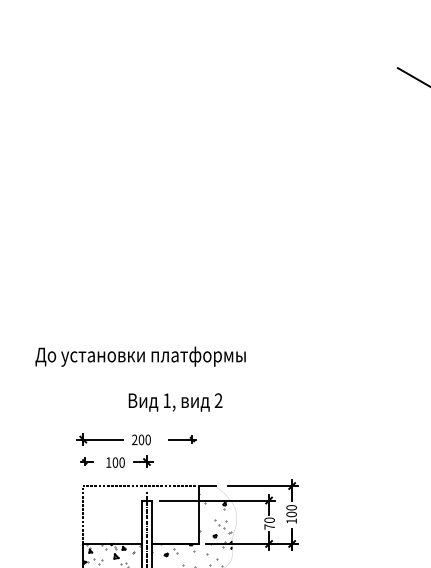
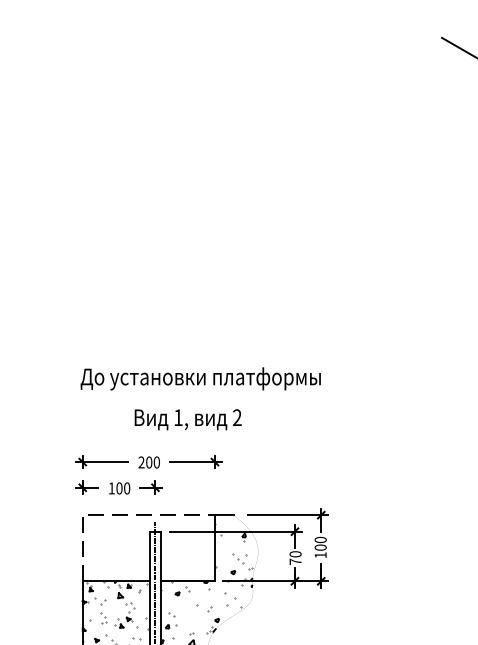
text: (140, 356) -> (200, 378), moved
part: (182, 439) -> (196, 462), size x1.67
part: (86, 461) -> (86, 487), size x1.67

